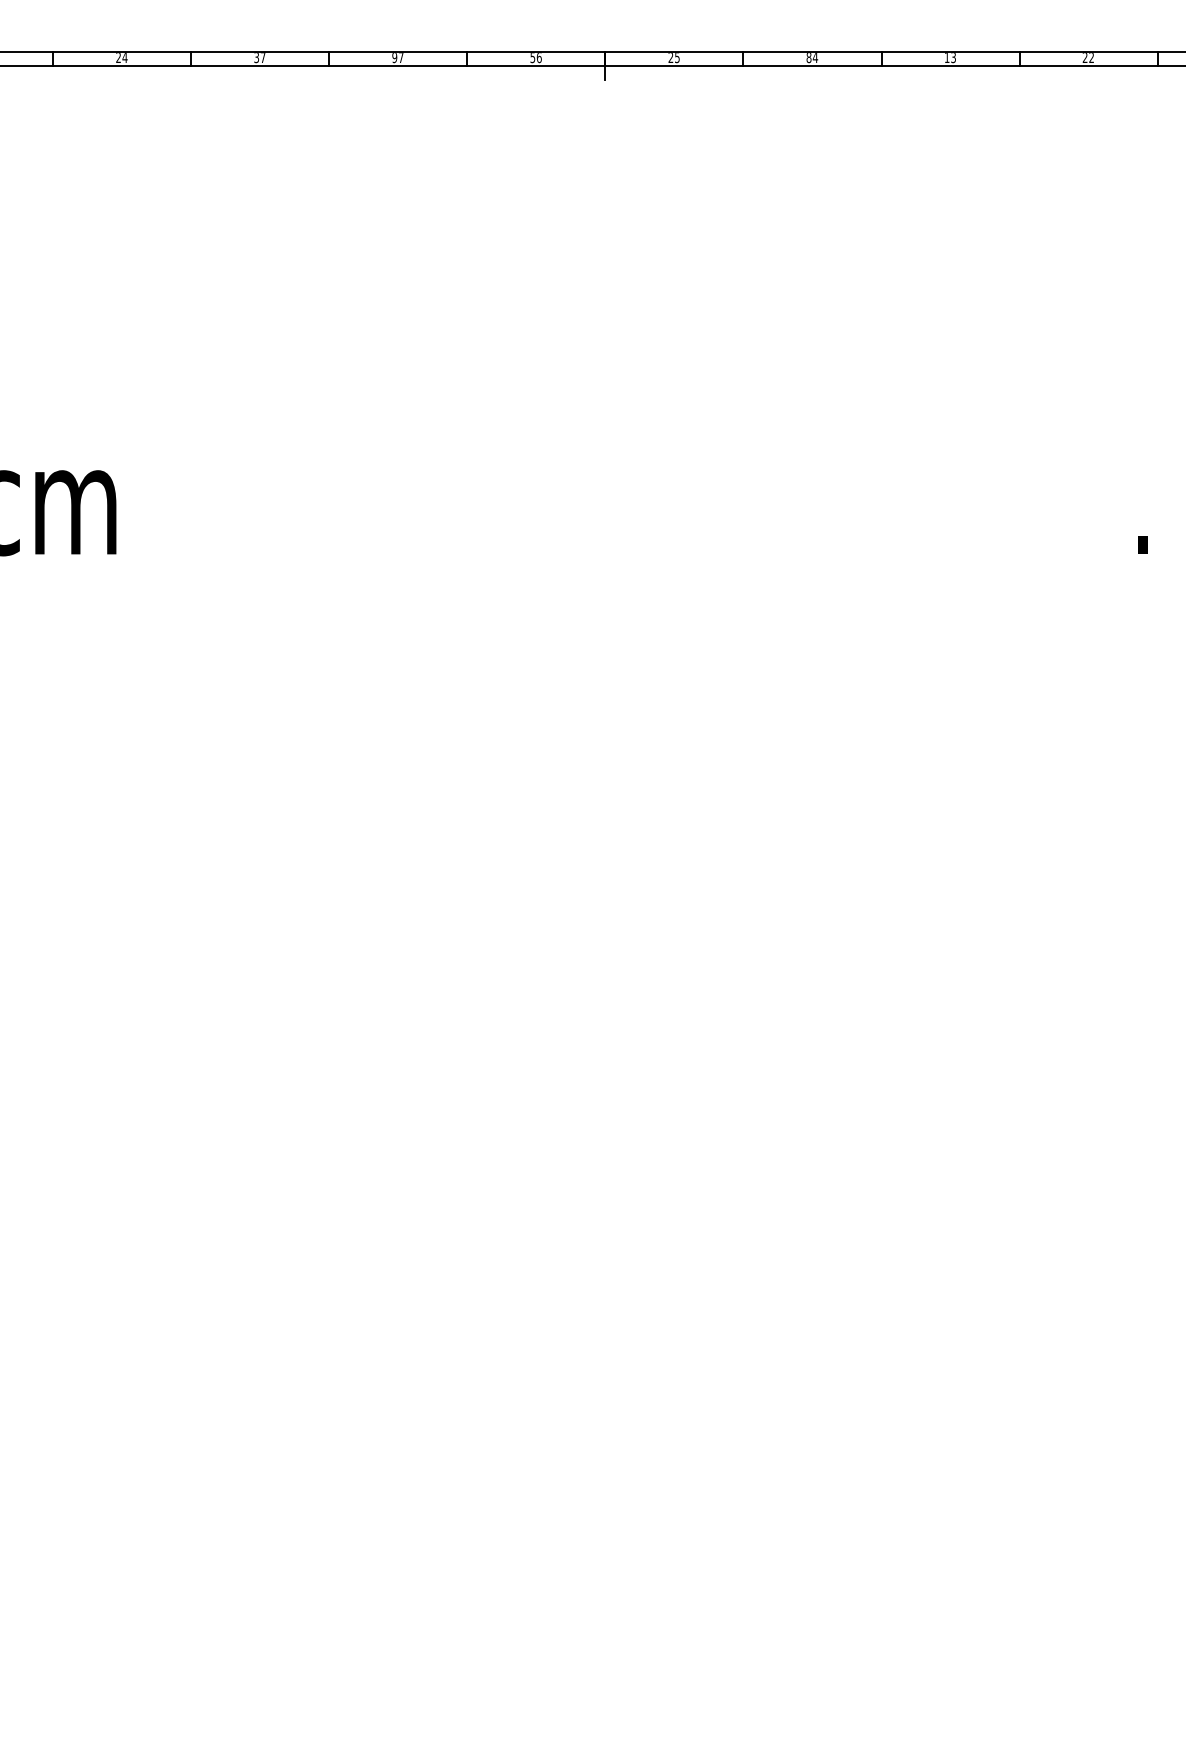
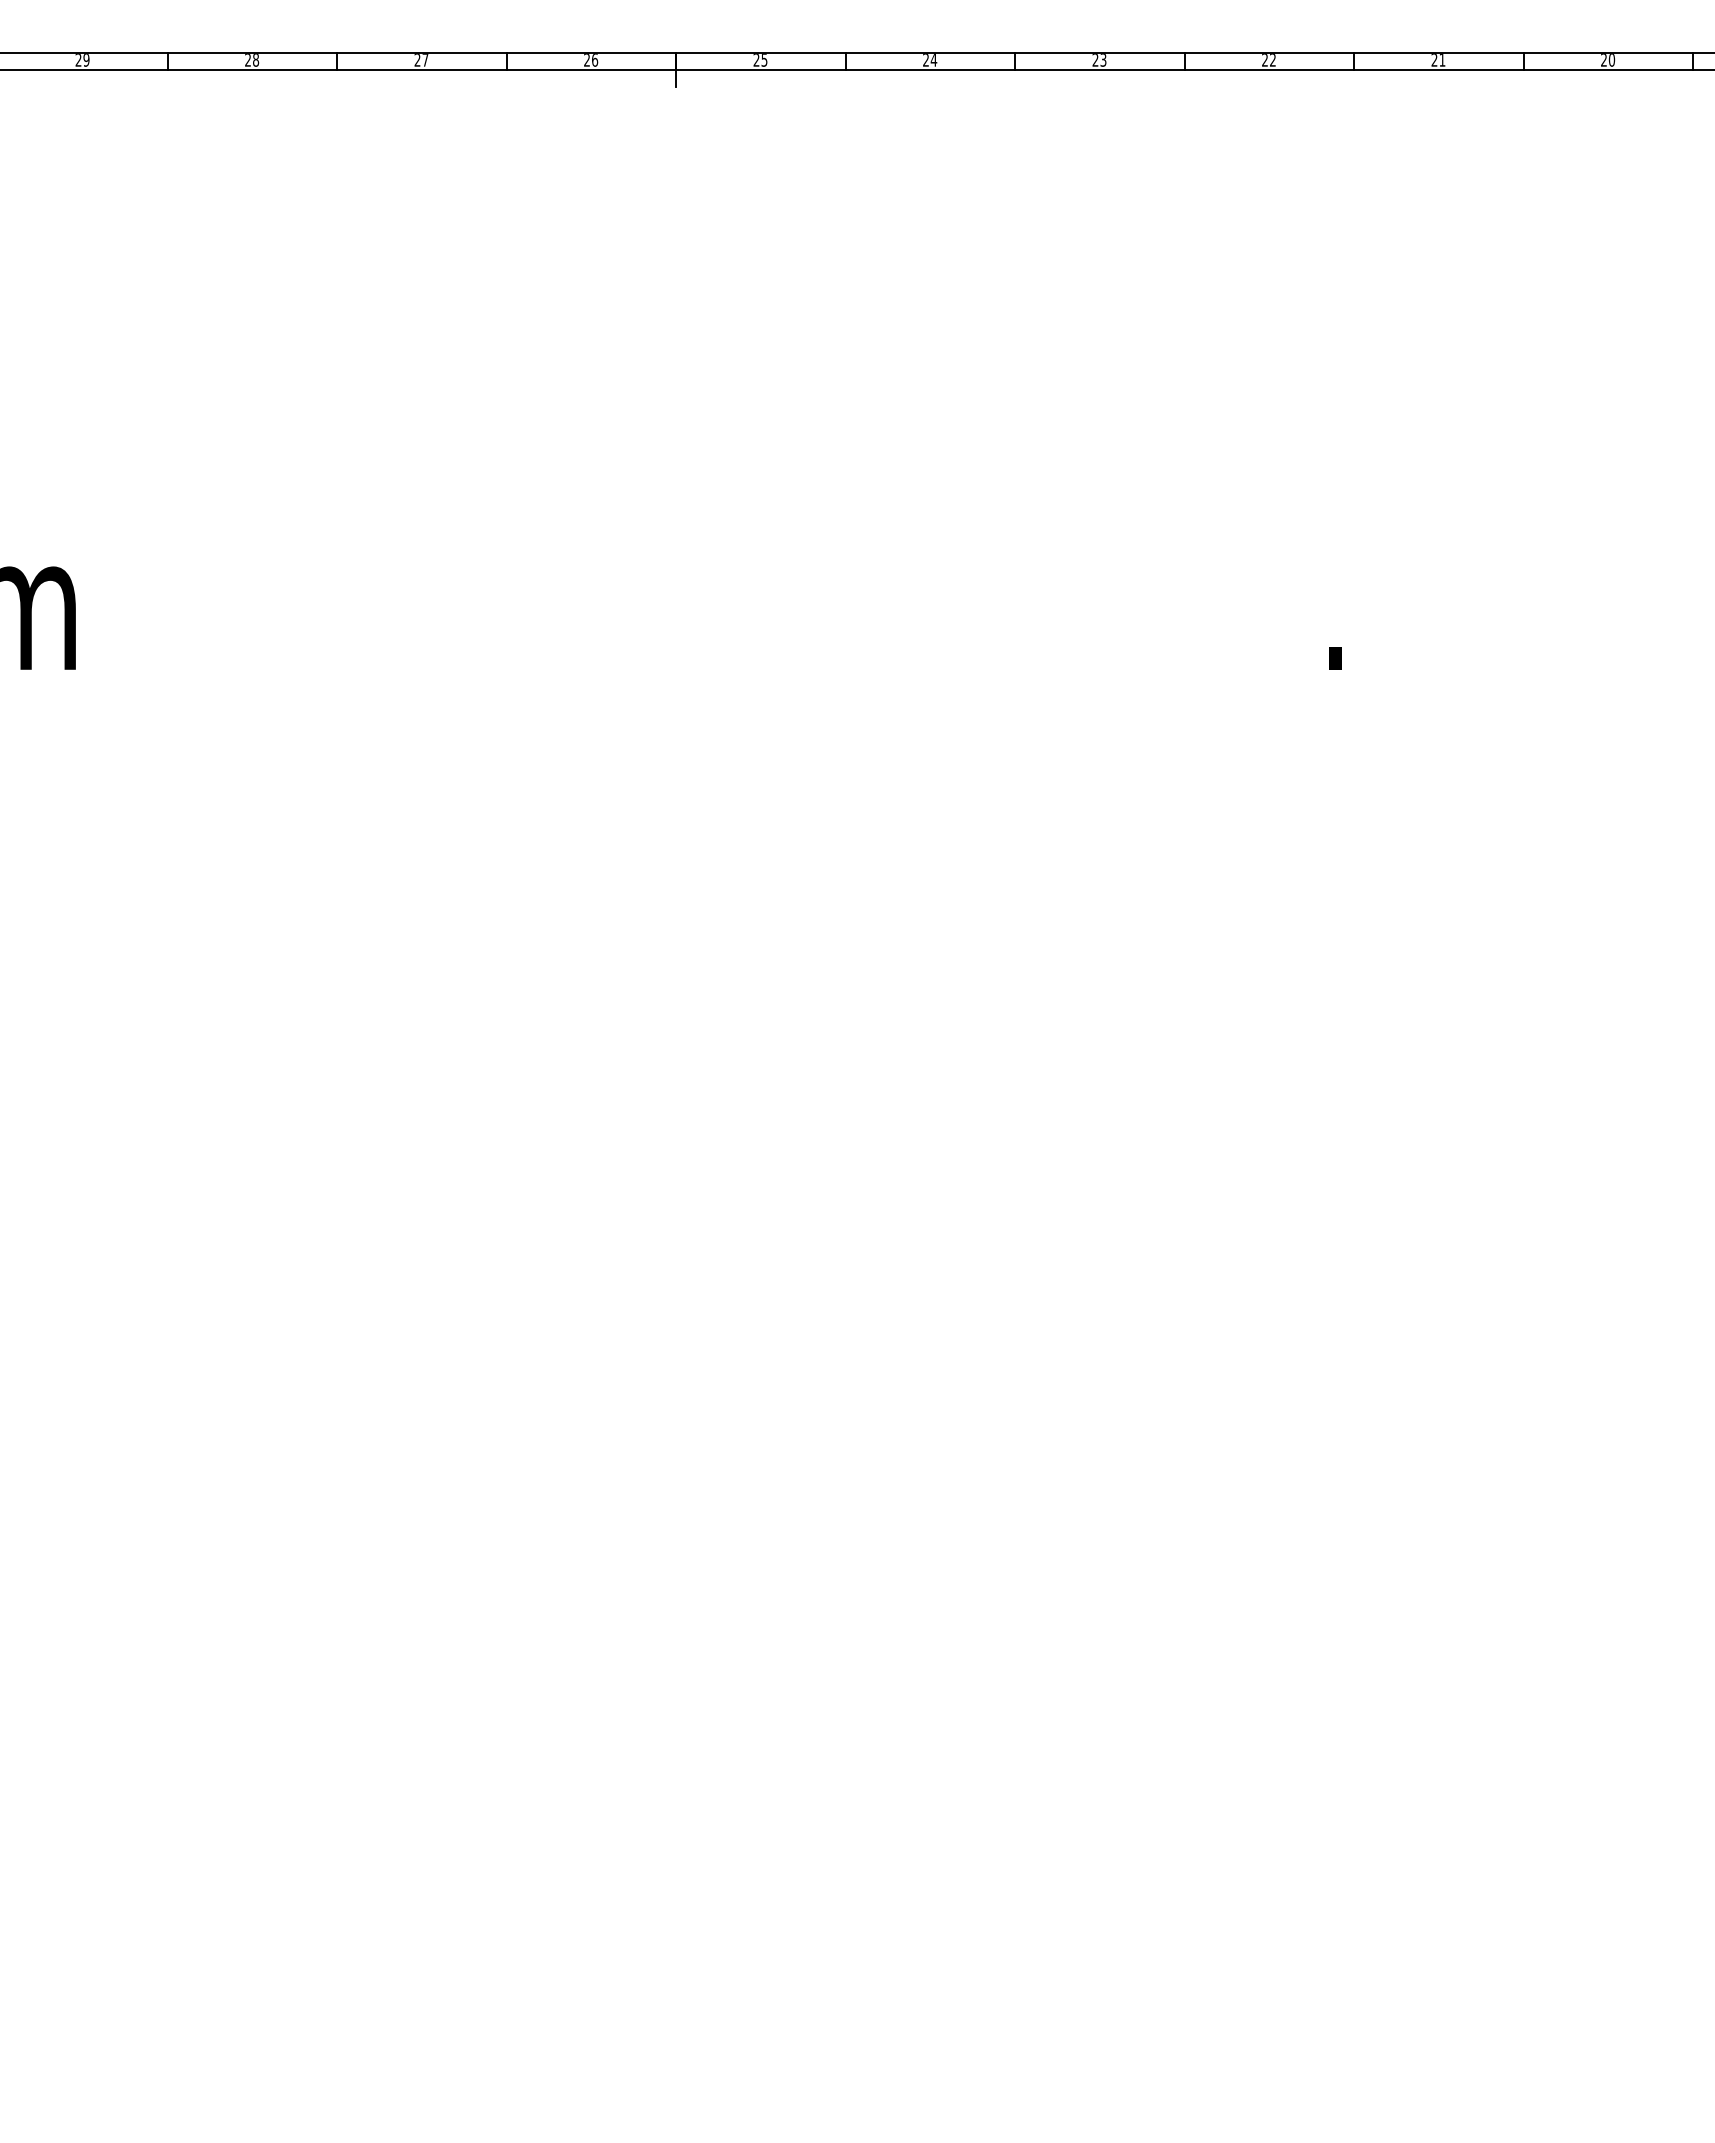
text: (125, 57) -> (86, 60), 24 -> 29
text: (260, 57) -> (252, 60), 37 -> 28
text: (394, 57) -> (417, 60), 97 -> 27
text: (532, 57) -> (586, 60), 56 -> 26
text: (809, 57) -> (926, 60), 84 -> 24
text: (947, 57) -> (1095, 60), 13 -> 23

